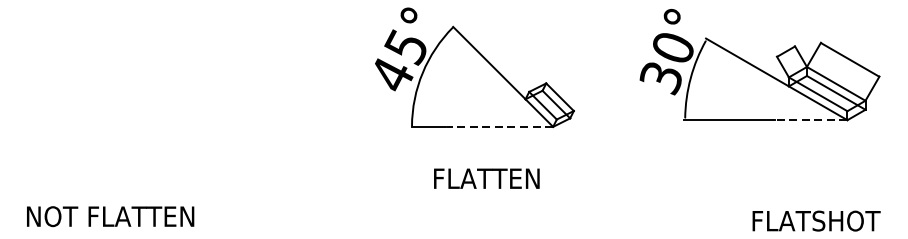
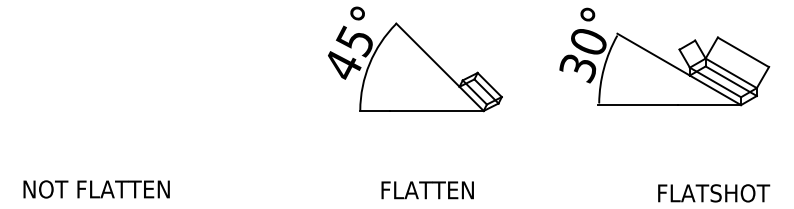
line: (811, 120) -> (709, 105), dashed -> solid
line: (500, 126) -> (437, 110), dashed -> solid
text: (486, 178) -> (427, 190), moved

